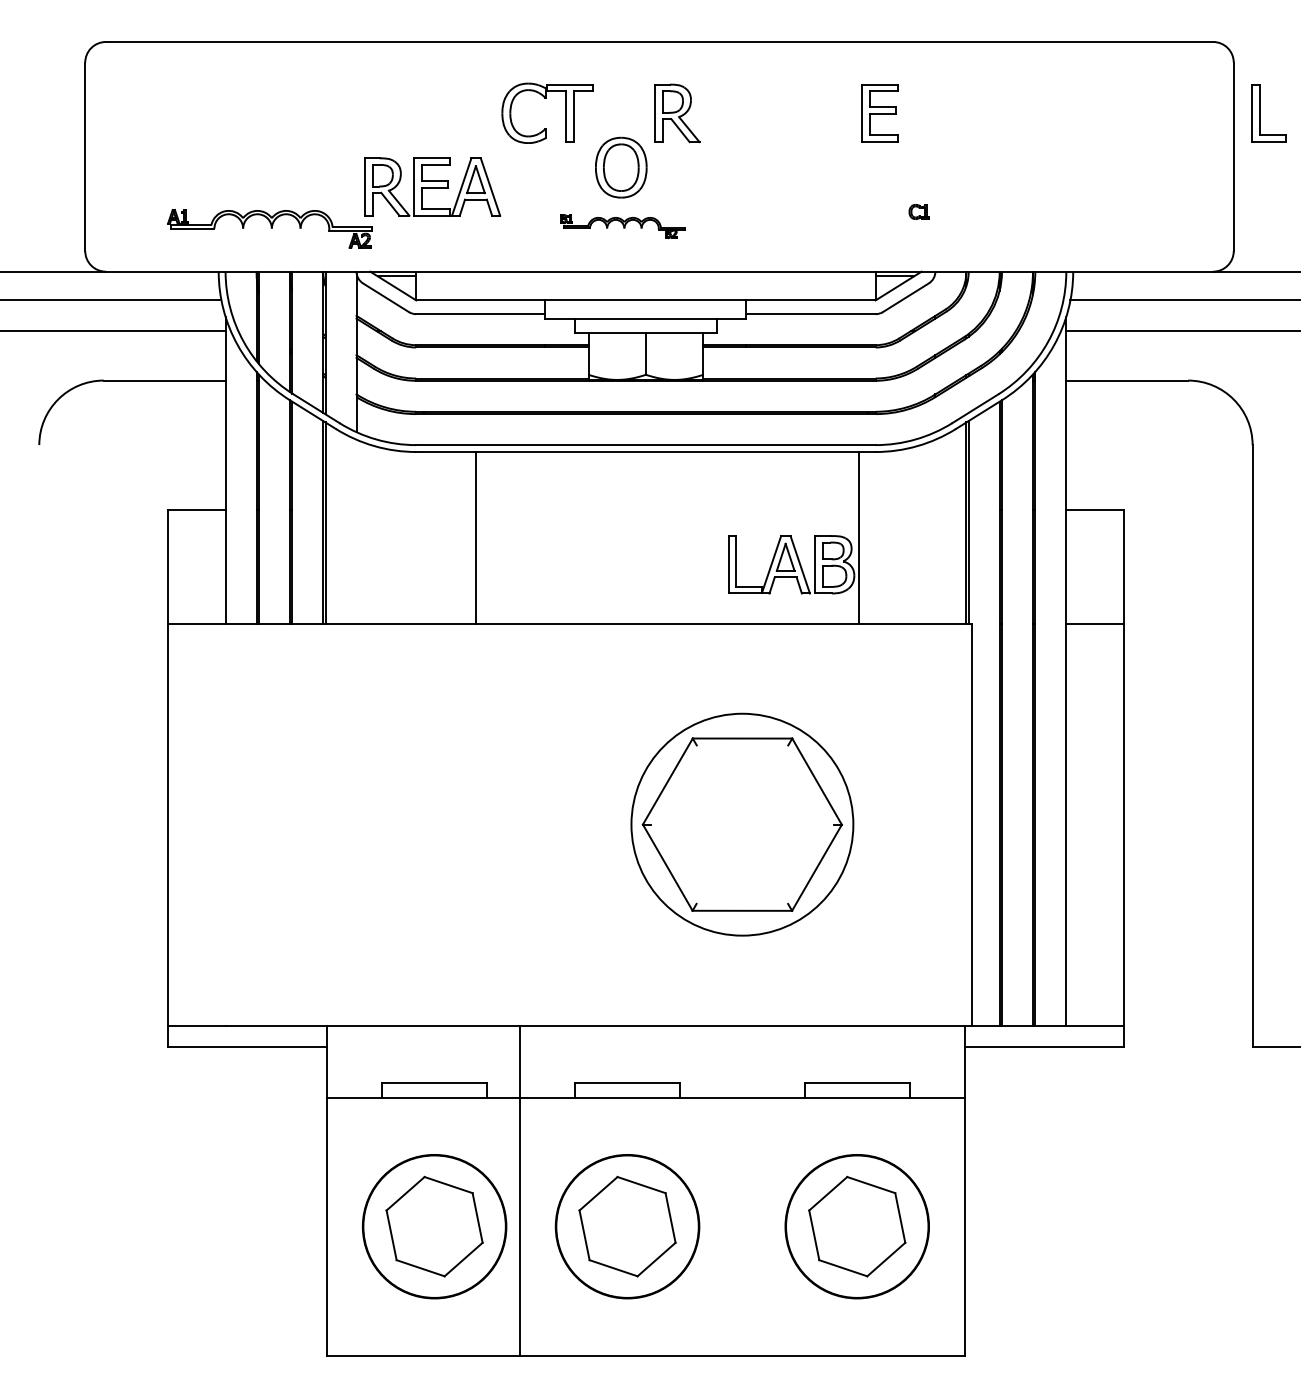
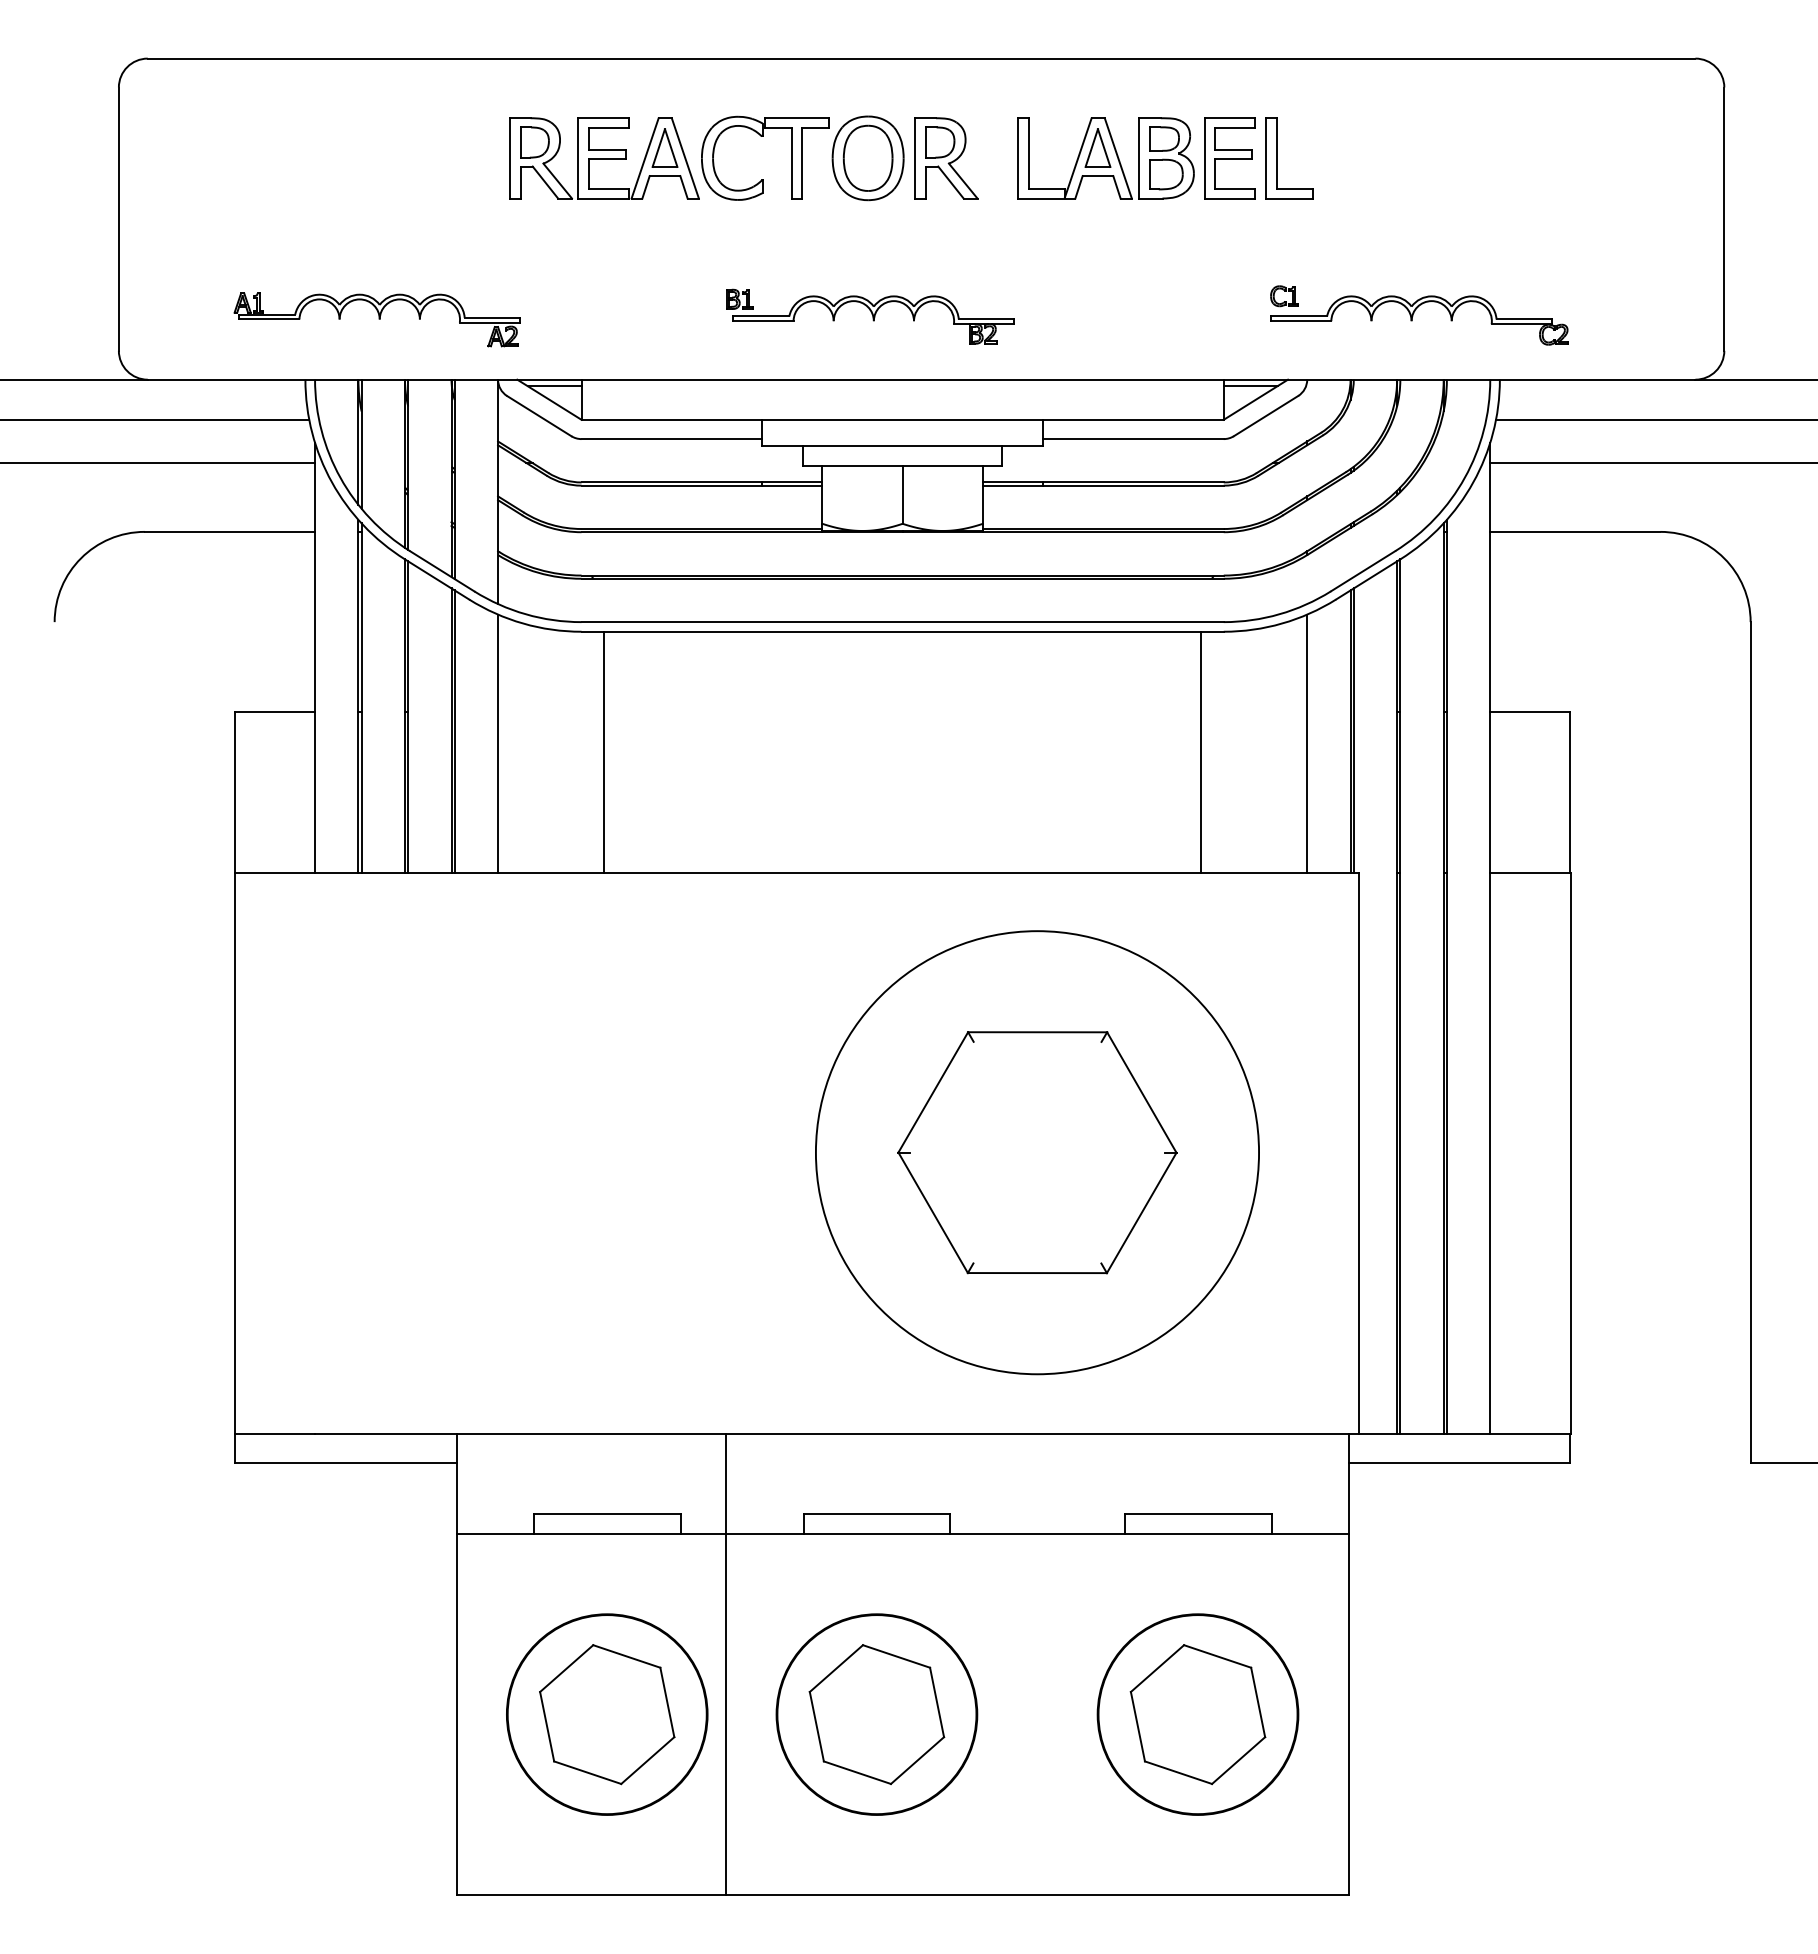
part: (1260, 113) -> (1277, 158), moved
part: (620, 167) -> (867, 158), moved
part: (432, 187) -> (604, 158), moved
part: (622, 226) -> (870, 316), size x1.67
part: (1010, 229) -> (1412, 320), added
line: (356, 531) -> (498, 743), added
line: (935, 531) -> (1307, 743), added
line: (476, 537) -> (604, 751), moved
part: (791, 564) -> (1105, 158), moved
circle: (742, 824) -> (1037, 1152), size x1.43

